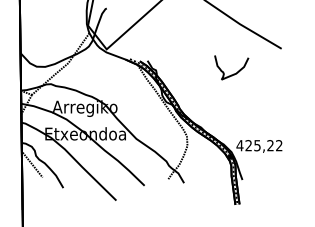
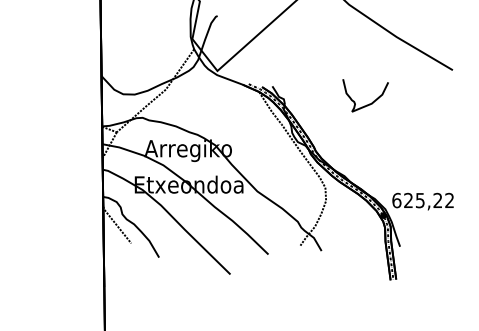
curve: (234, 73) -> (369, 103), moved
text: (239, 145) -> (396, 200), 425,22 -> 625,22

